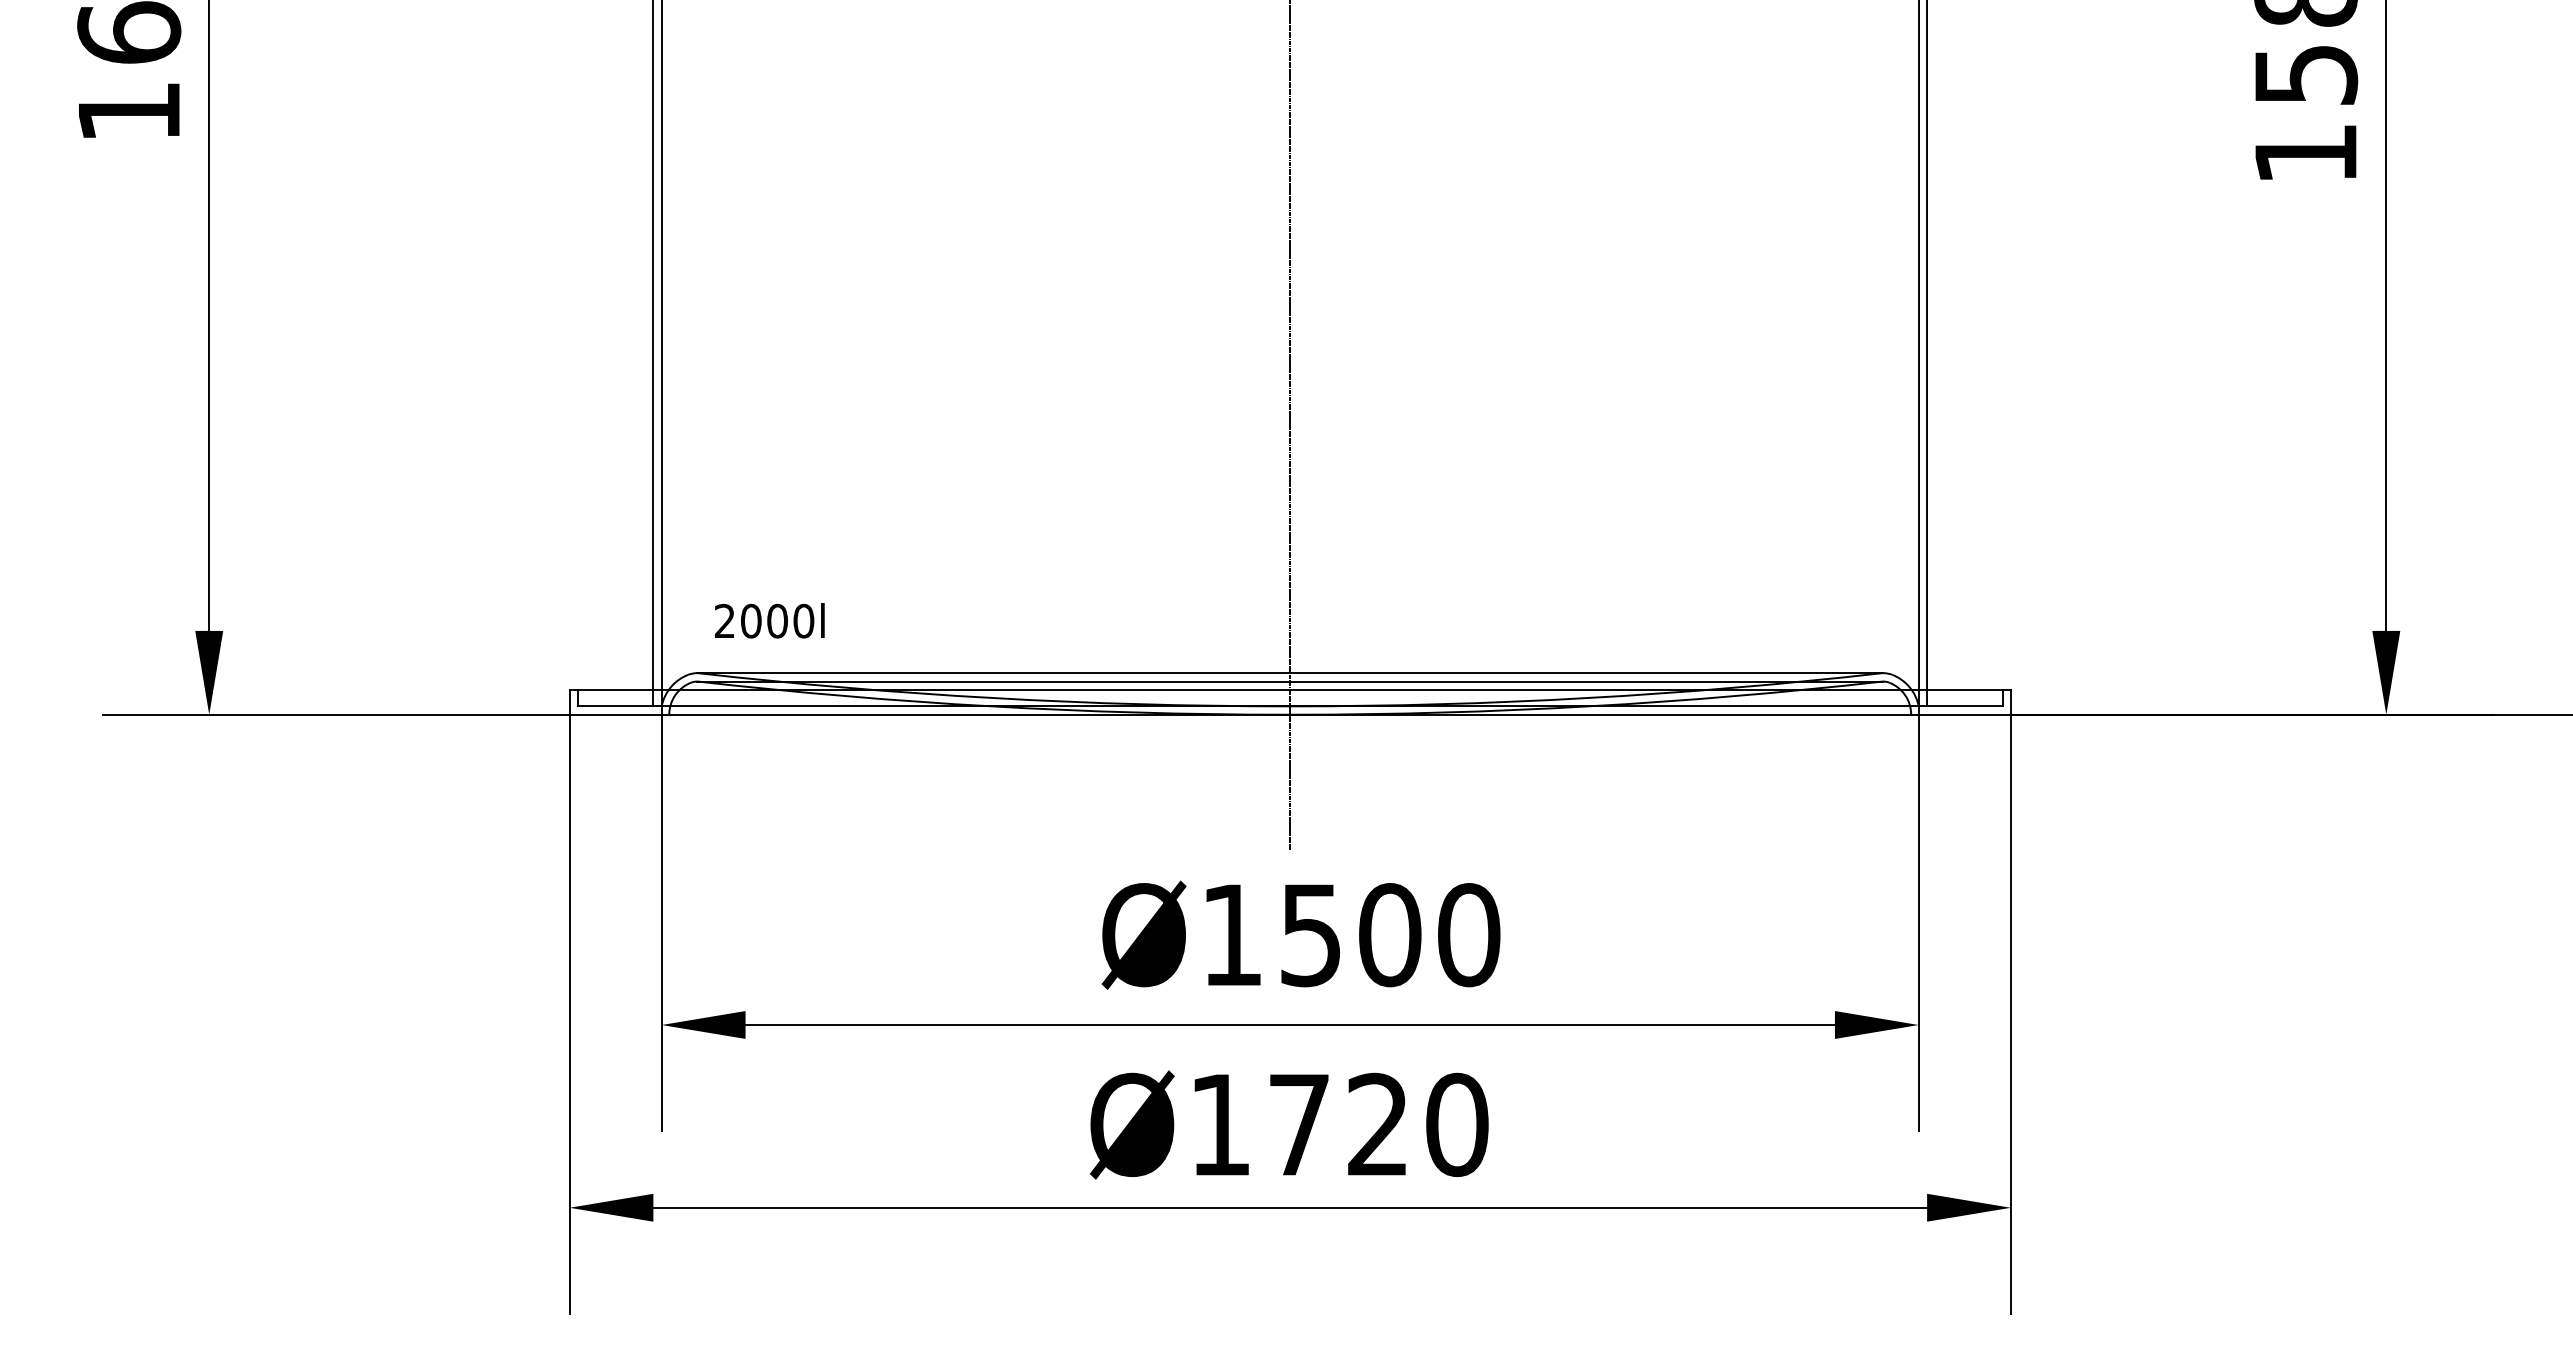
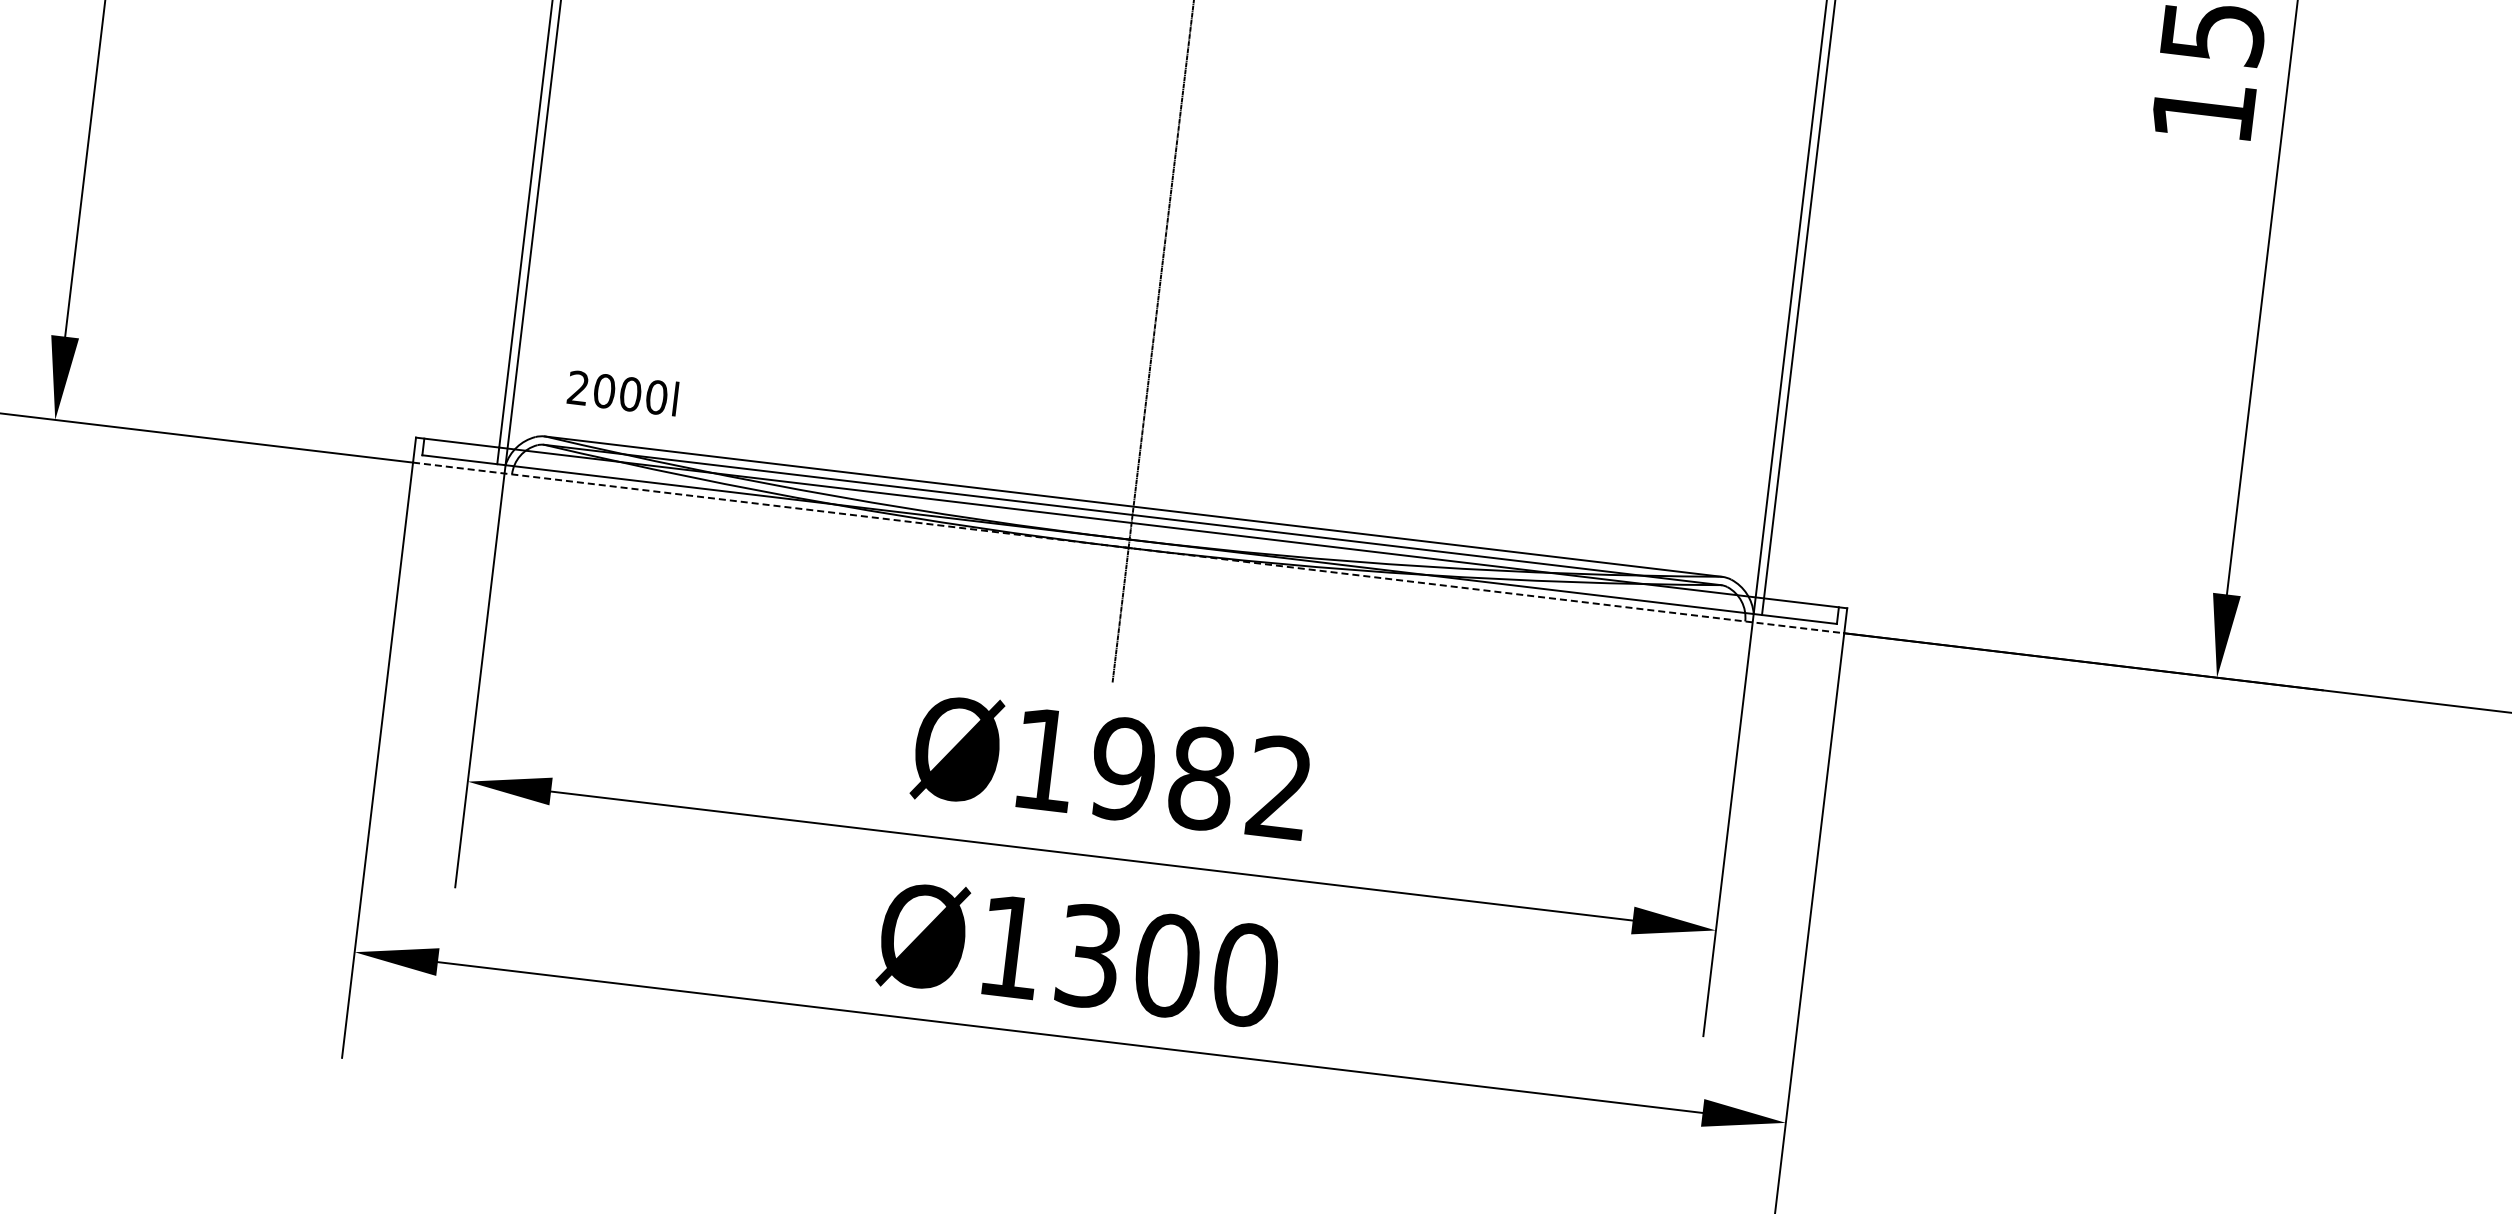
line: (1290, 714) -> (1128, 547), solid -> dashed
text: (1389, 935) -> (1201, 778), Ø1500 -> Ø1982
text: (1339, 1124) -> (1129, 960), Ø1720 -> Ø1300

